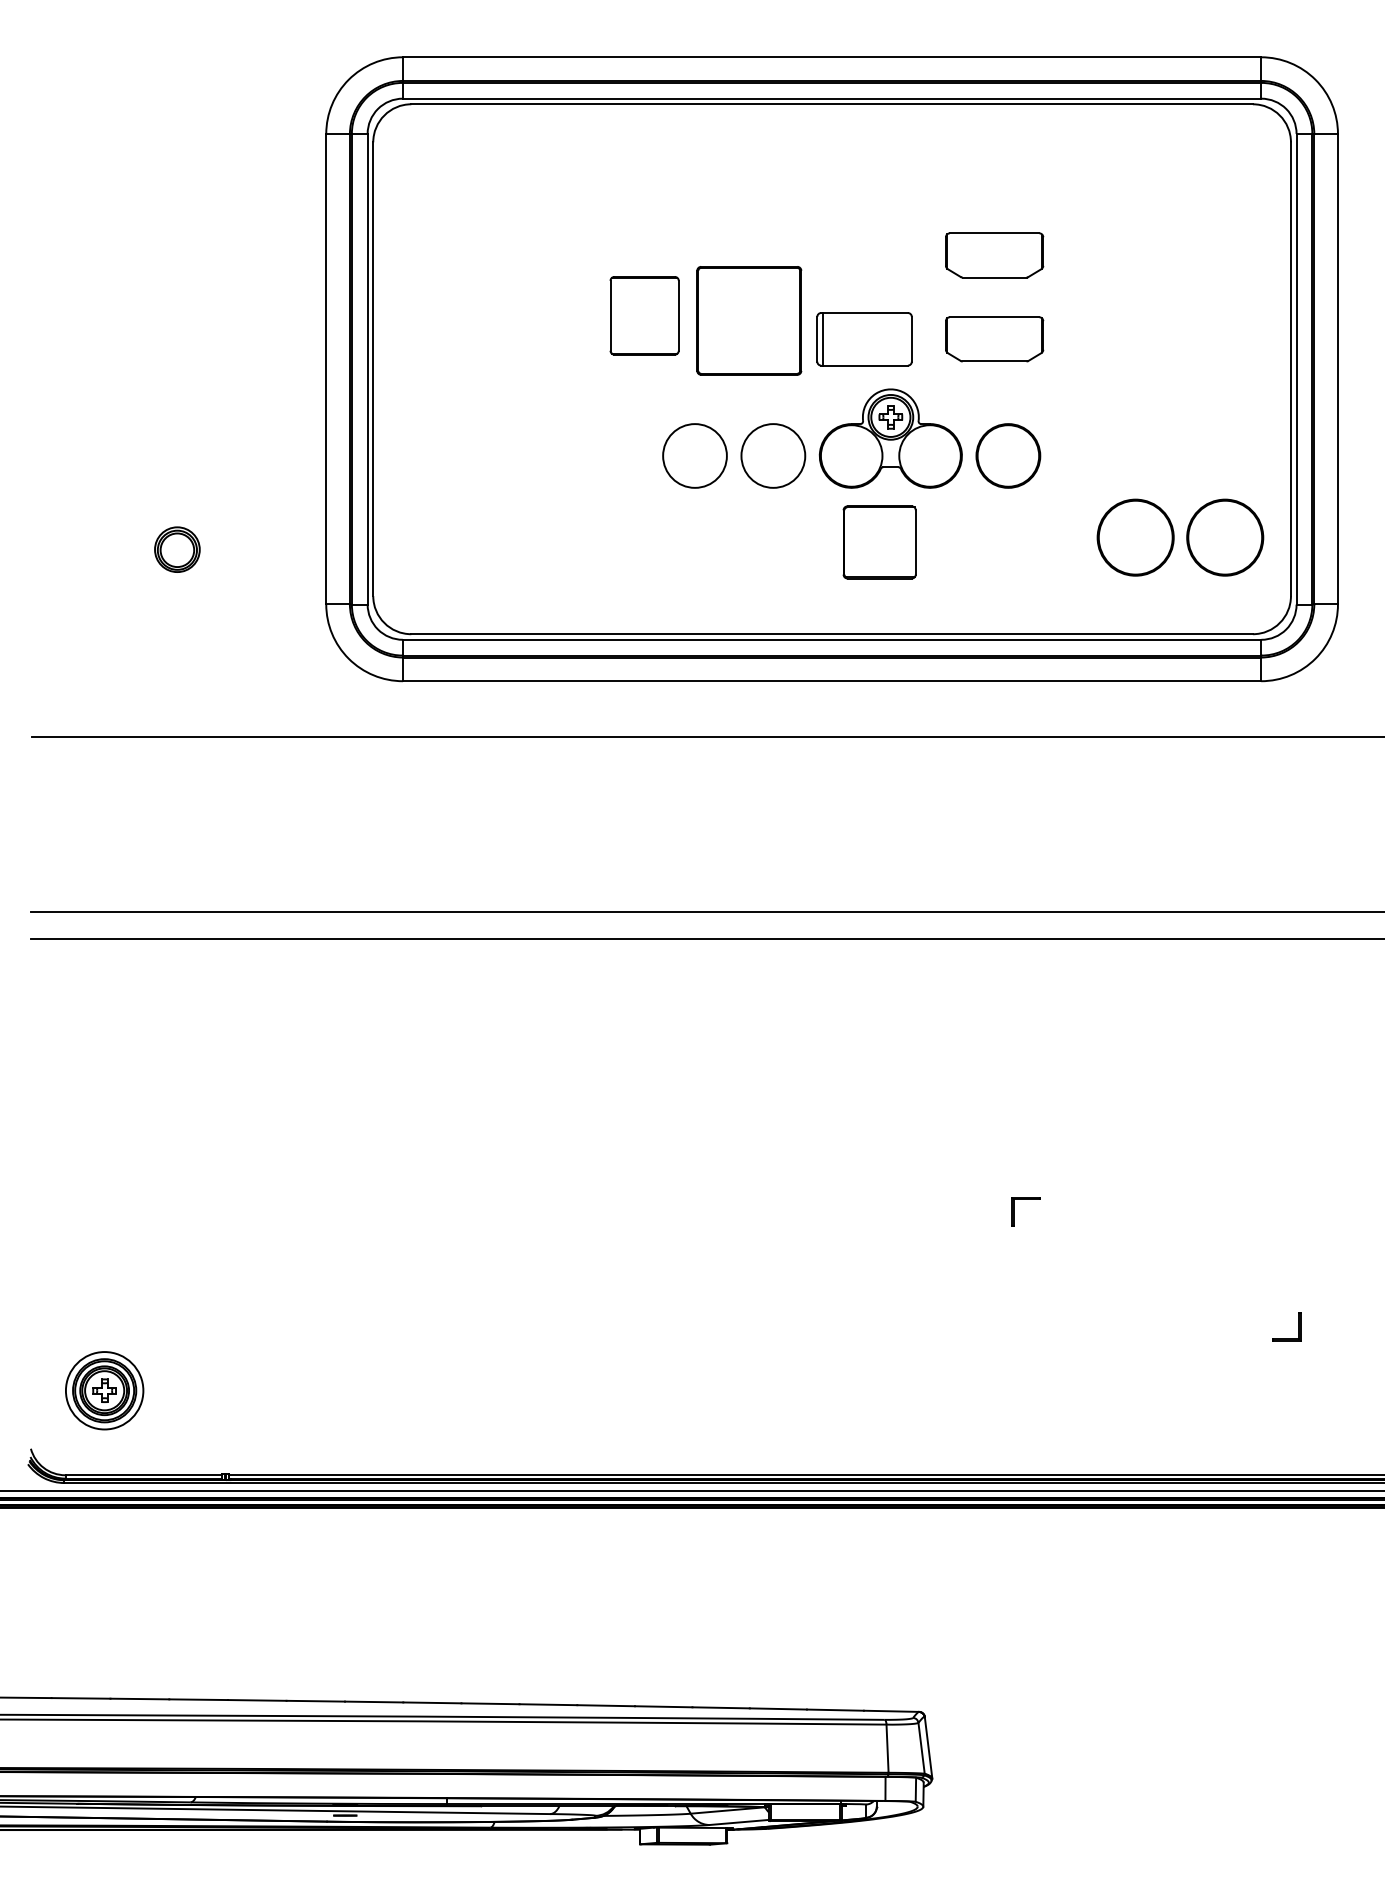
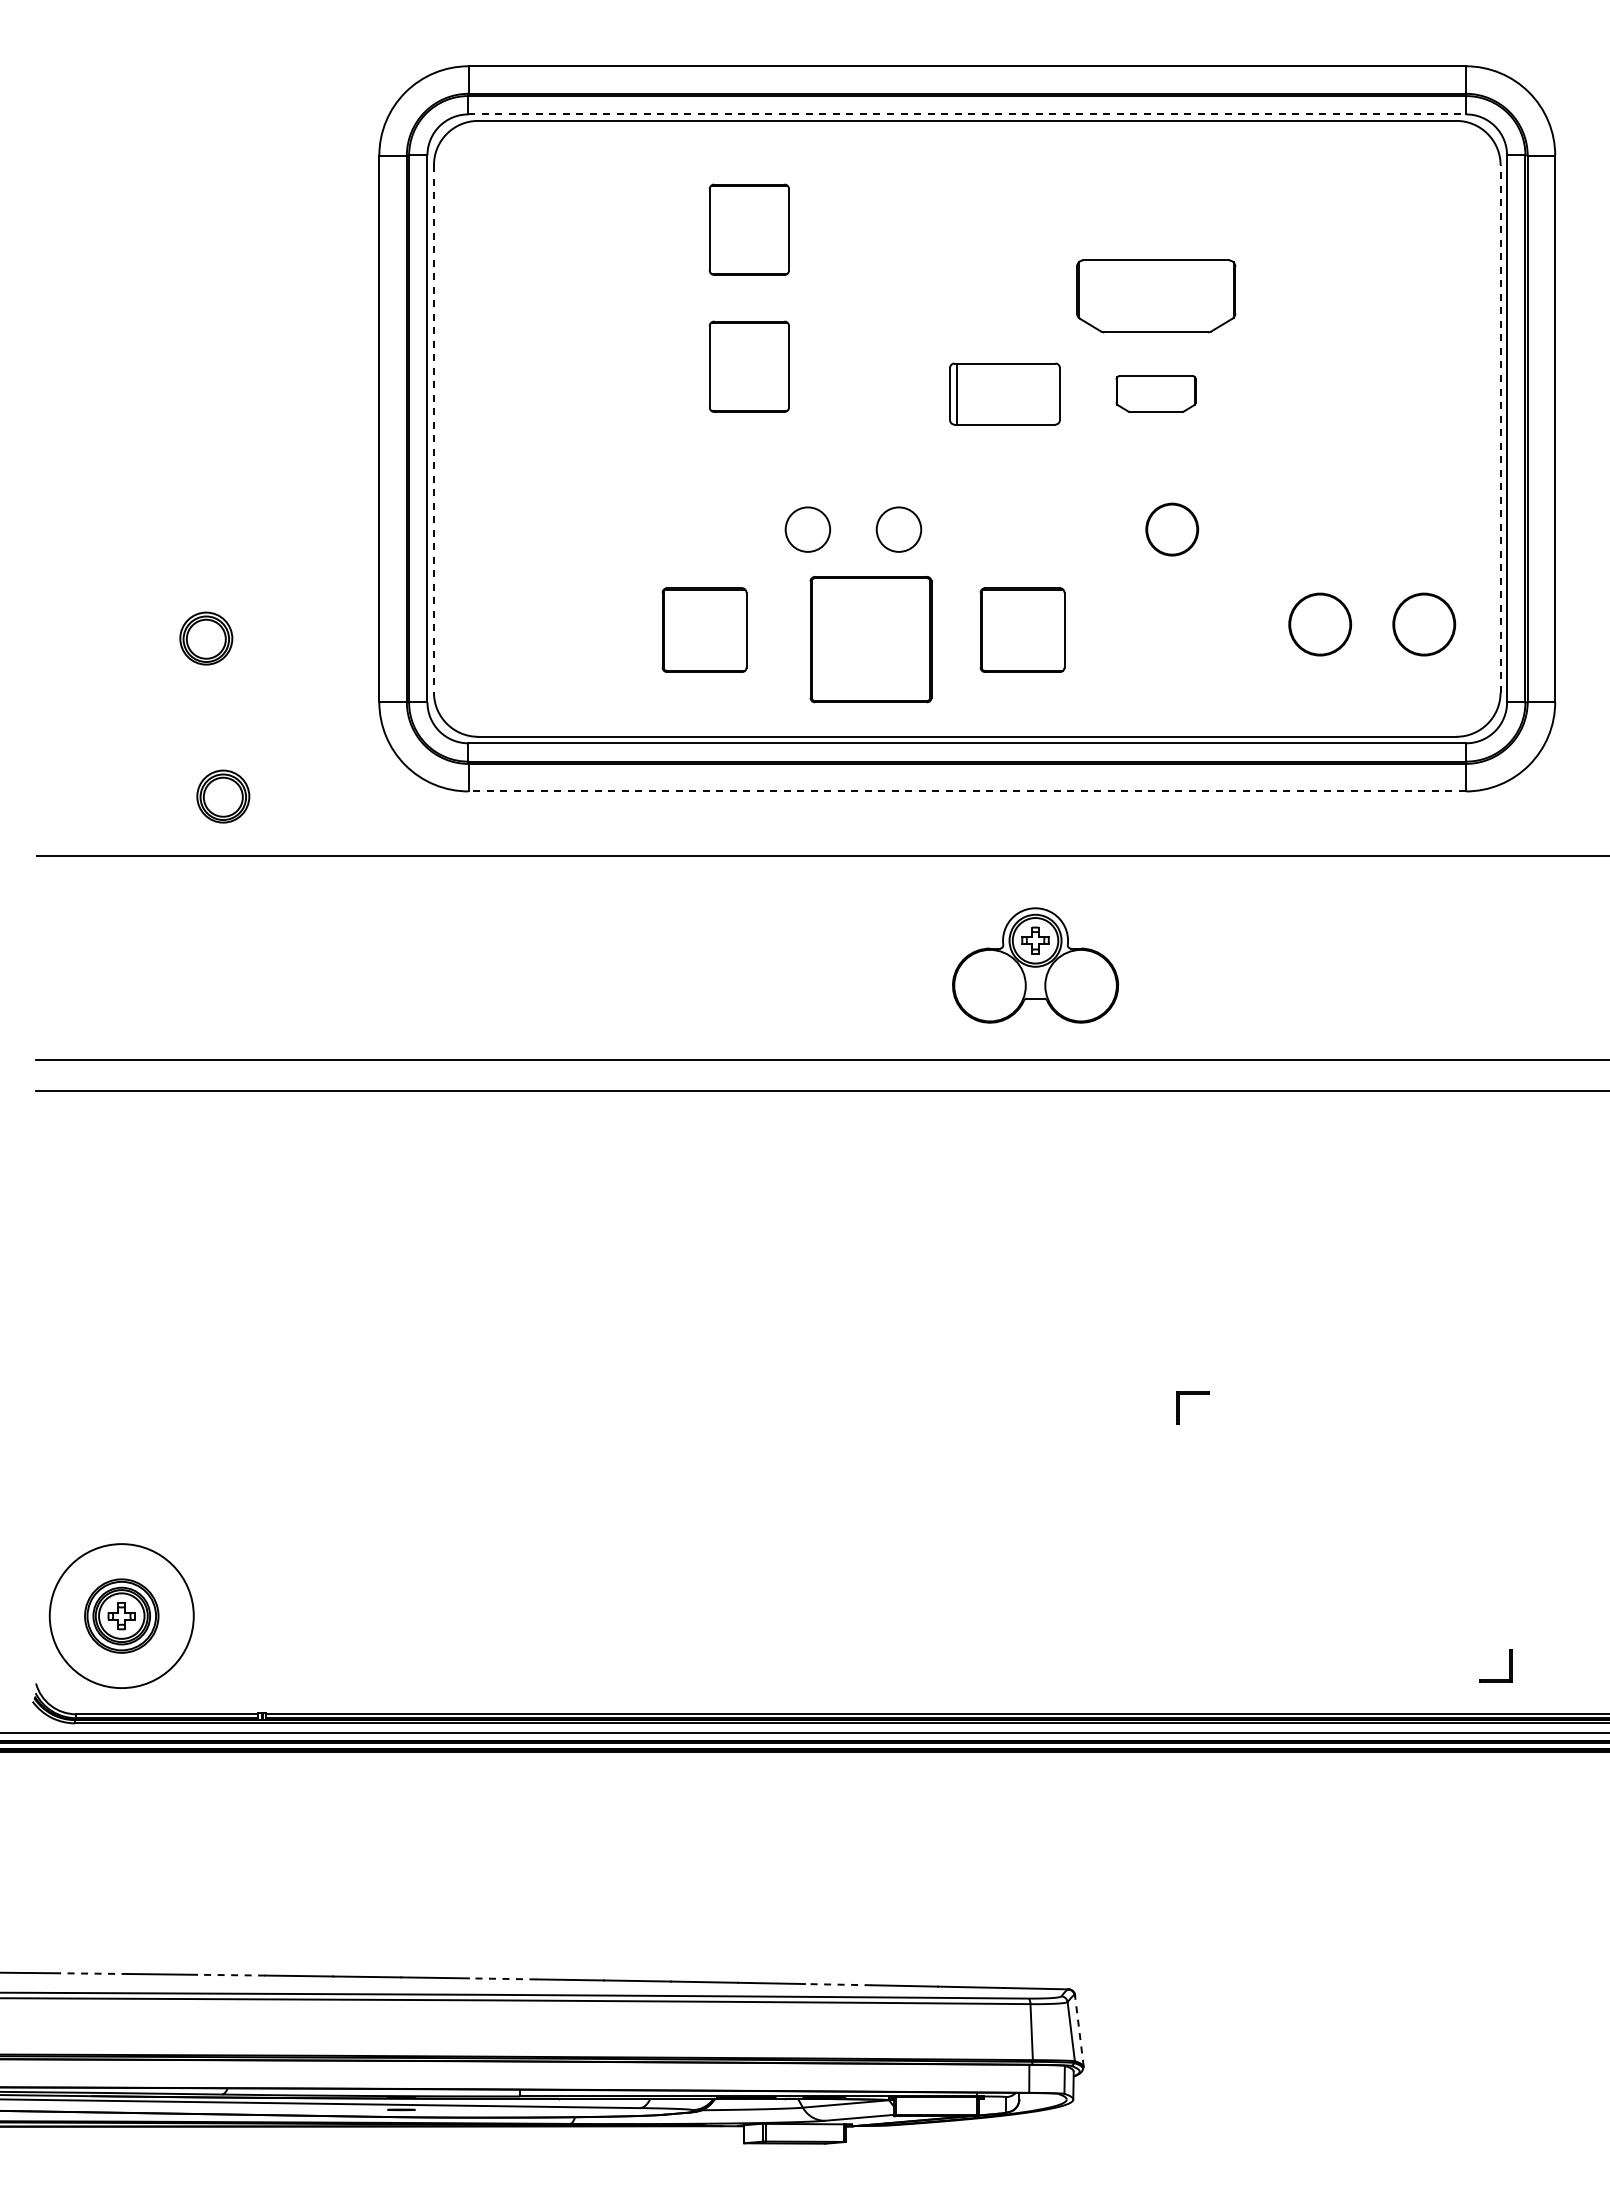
line: (832, 98) -> (967, 114), solid -> dashed
part: (643, 197) -> (748, 229), added
part: (994, 255) -> (1155, 296), size x1.4
part: (748, 320) -> (870, 639), moved
part: (994, 338) -> (1155, 393), size x0.7
line: (372, 368) -> (433, 428), solid -> dashed
line: (1290, 368) -> (1500, 428), solid -> dashed
part: (890, 438) -> (1035, 965), moved
circle: (694, 455) -> (807, 529), size x0.6
circle: (772, 455) -> (898, 529), size x0.6
part: (1008, 455) -> (1172, 529), size x0.7
part: (1136, 537) -> (1320, 624), size x0.7
part: (1225, 537) -> (1424, 624), size x0.7
part: (606, 541) -> (704, 629), added
line: (832, 681) -> (967, 791), solid -> dashed
part: (192, 685) -> (223, 796), added
part: (1298, 1326) -> (1509, 1665), moved
circle: (104, 1391) -> (121, 1616), size x1.6
line: (80, 1698) -> (93, 1973), solid -> dashed
line: (198, 1699) -> (230, 1975), solid -> dashed
line: (432, 1702) -> (502, 1978), solid -> dashed
line: (720, 1707) -> (837, 1984), solid -> dashed
line: (928, 1748) -> (1079, 2031), solid -> dashed

